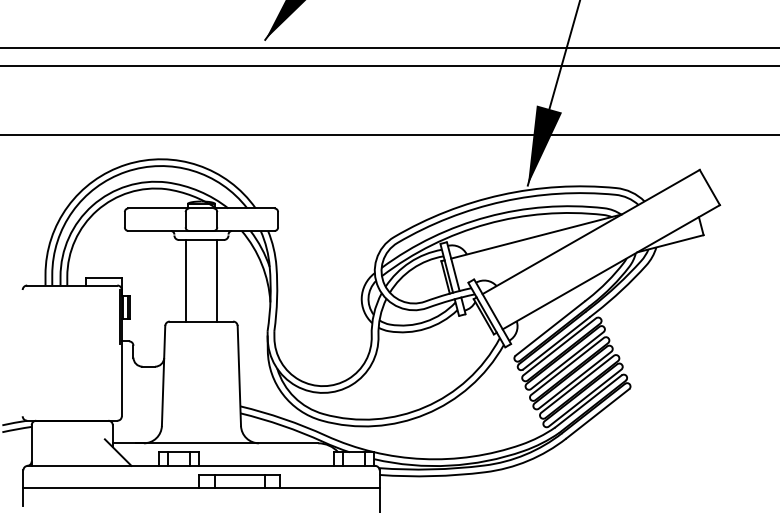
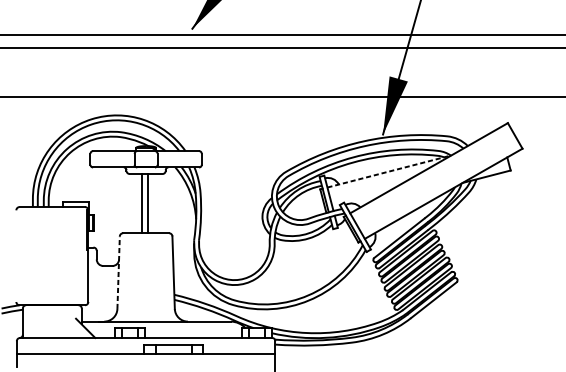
line: (537, 236) -> (390, 171), solid -> dashed
line: (185, 280) -> (148, 203), moved
line: (217, 280) -> (142, 203), moved
line: (163, 375) -> (118, 272), solid -> dashed

